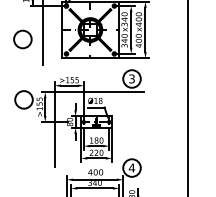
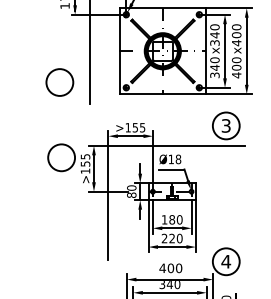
circle: (22, 39) -> (59, 82), moved

